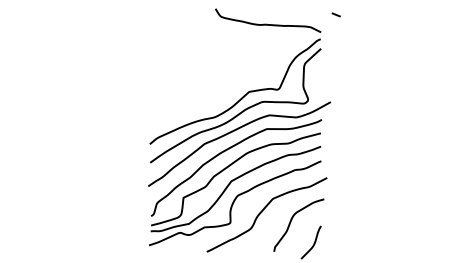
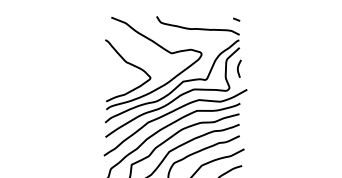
line: (335, 14) -> (236, 19), moved
curve: (319, 75) -> (238, 68), added
part: (200, 78) -> (144, 71), added

